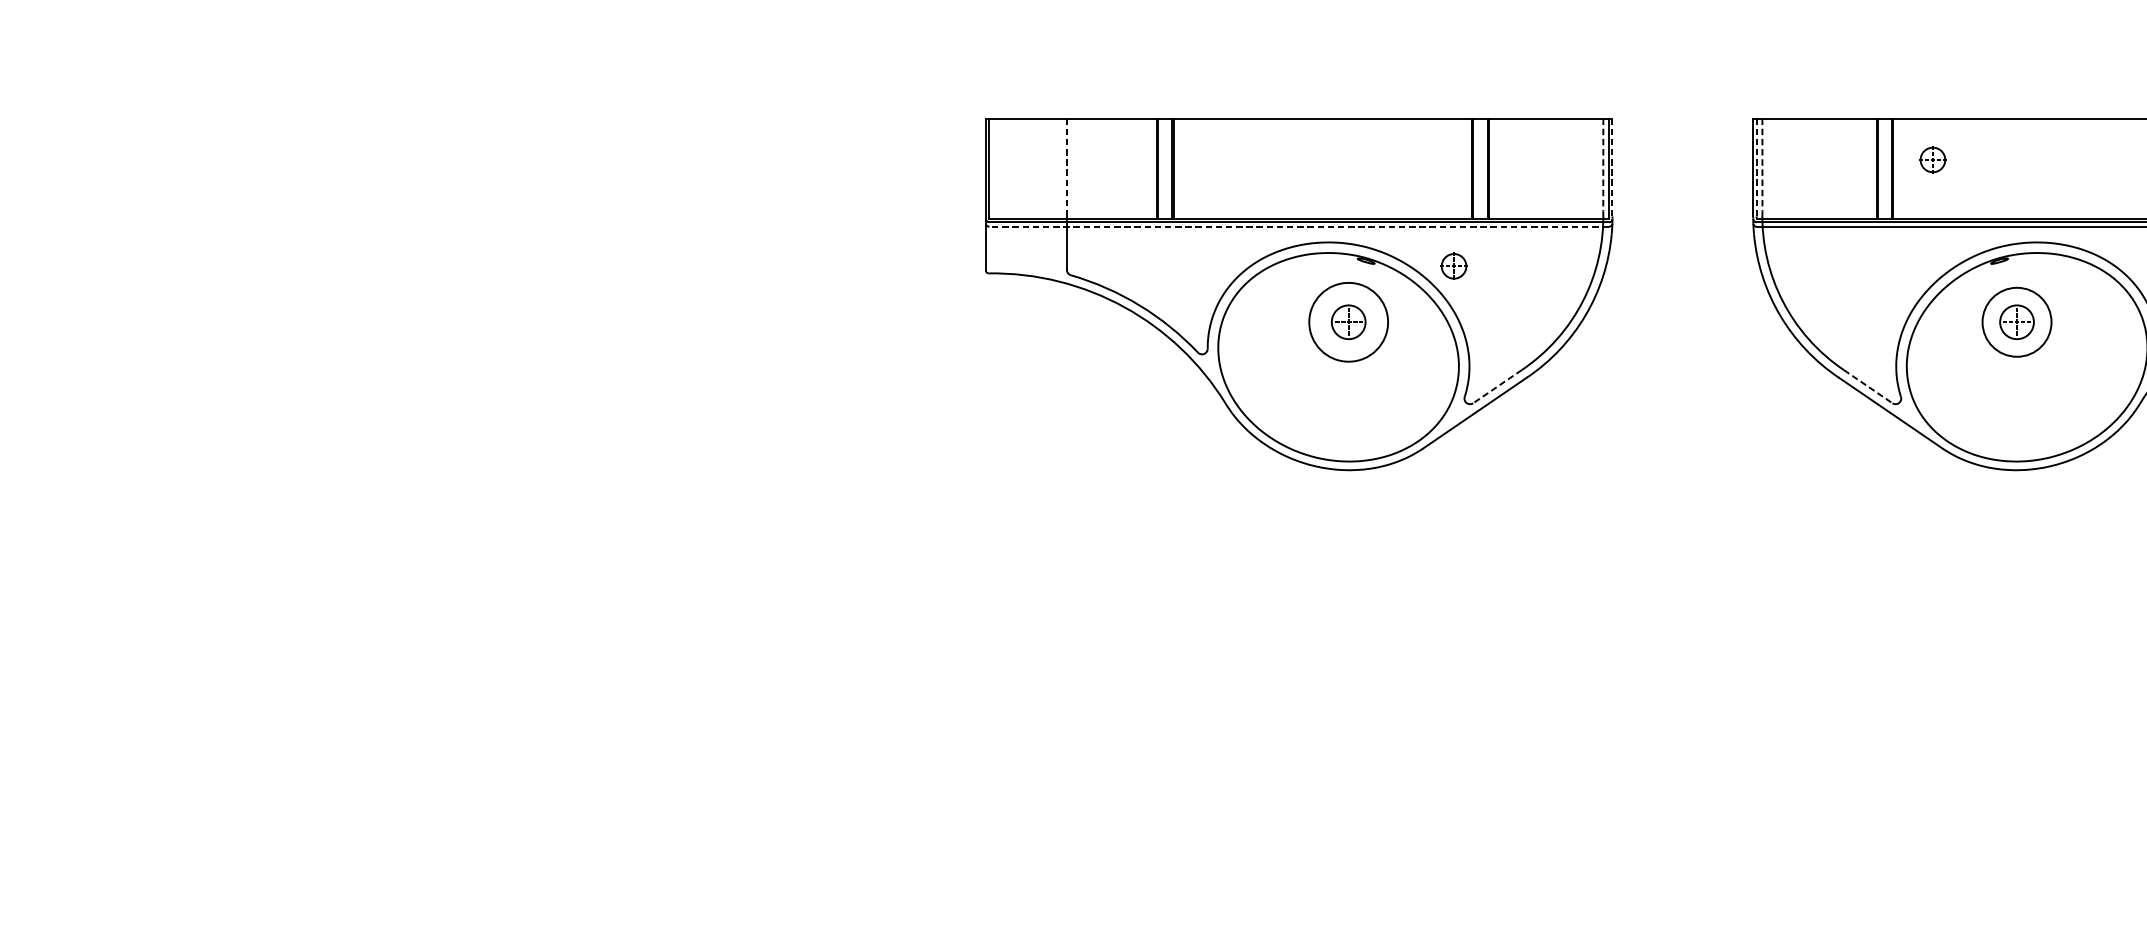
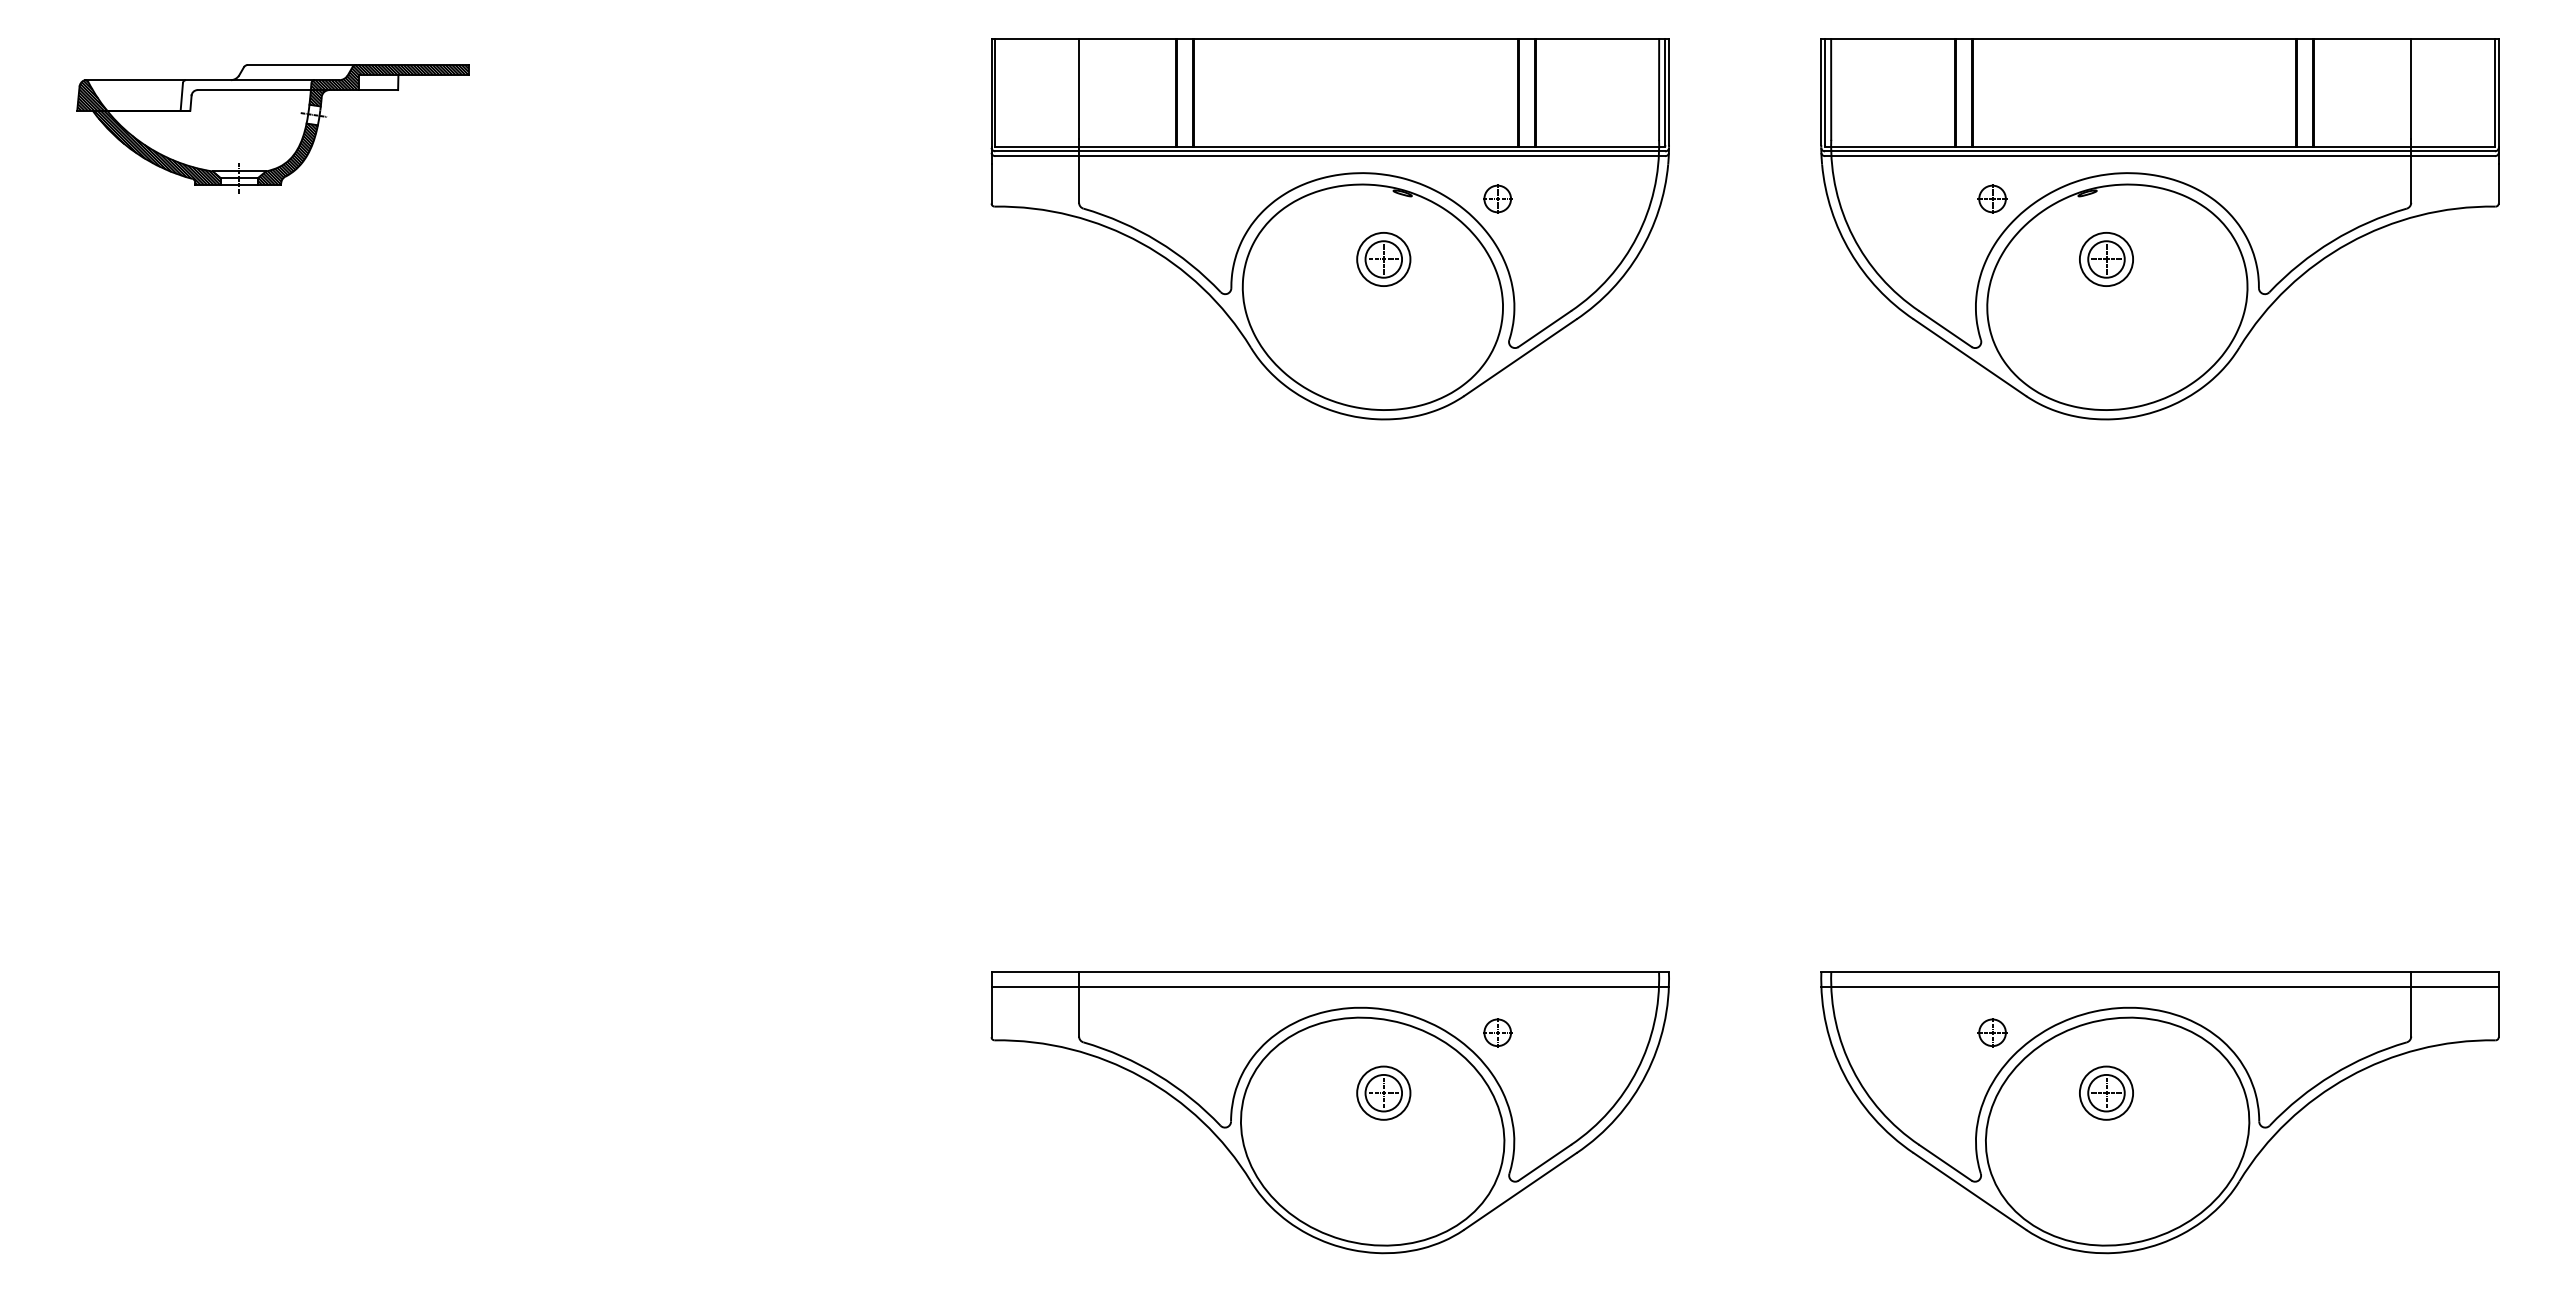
part: (1932, 159) -> (1992, 198), moved
line: (1067, 165) -> (1079, 89), dashed -> solid
line: (1603, 166) -> (1659, 90), dashed -> solid
line: (1762, 166) -> (1831, 90), dashed -> solid
line: (1612, 167) -> (1669, 92), dashed -> solid
line: (1757, 167) -> (1825, 92), dashed -> solid
part: (320, 201) -> (272, 128), added
line: (1299, 227) -> (1330, 156), dashed -> solid
circle: (1348, 322) -> (1383, 259), size x0.62
circle: (2017, 322) -> (2106, 259), size x0.71
line: (1497, 387) -> (1544, 329), dashed -> solid
line: (1868, 387) -> (1945, 329), dashed -> solid

